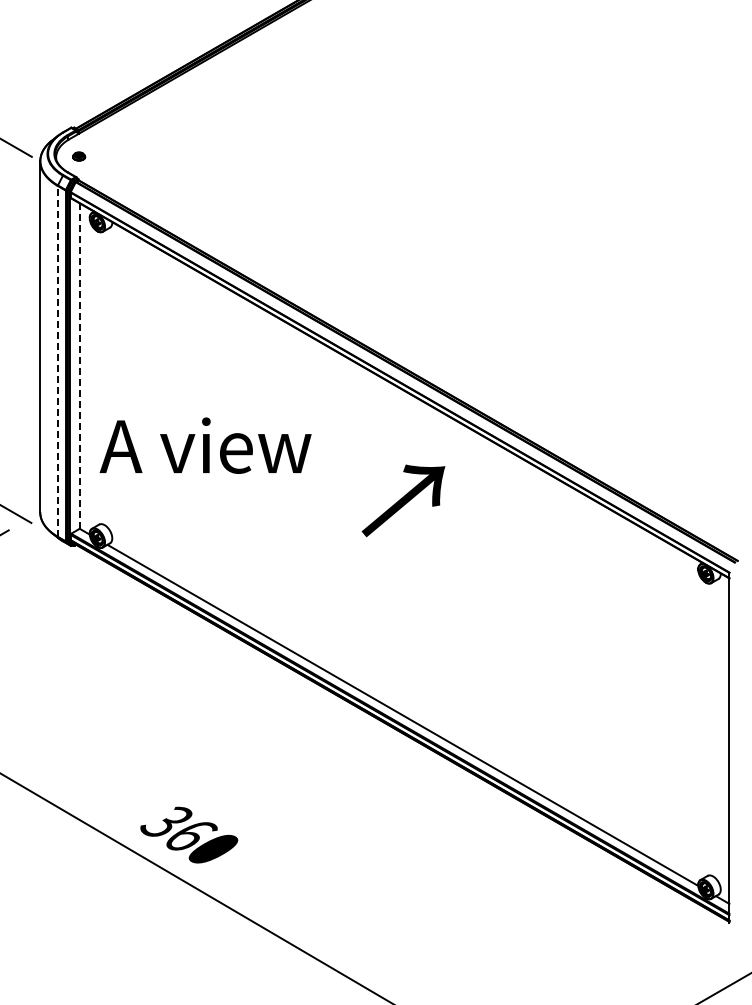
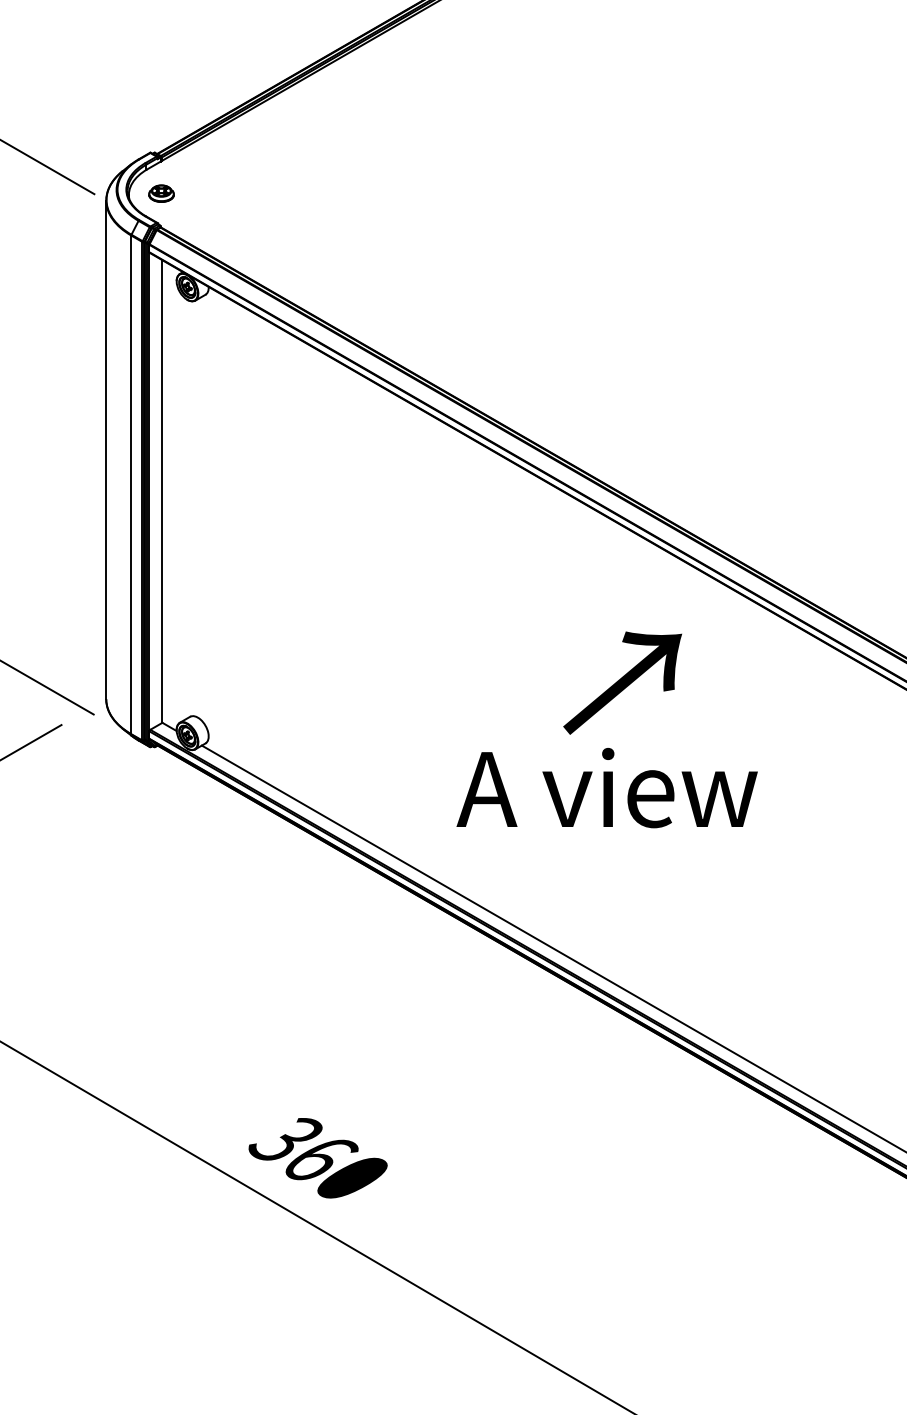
part: (78, 156) -> (160, 193), size x1.43
line: (57, 360) -> (130, 483), dashed -> solid
line: (79, 366) -> (162, 492), dashed -> solid
text: (205, 445) -> (606, 787), moved

